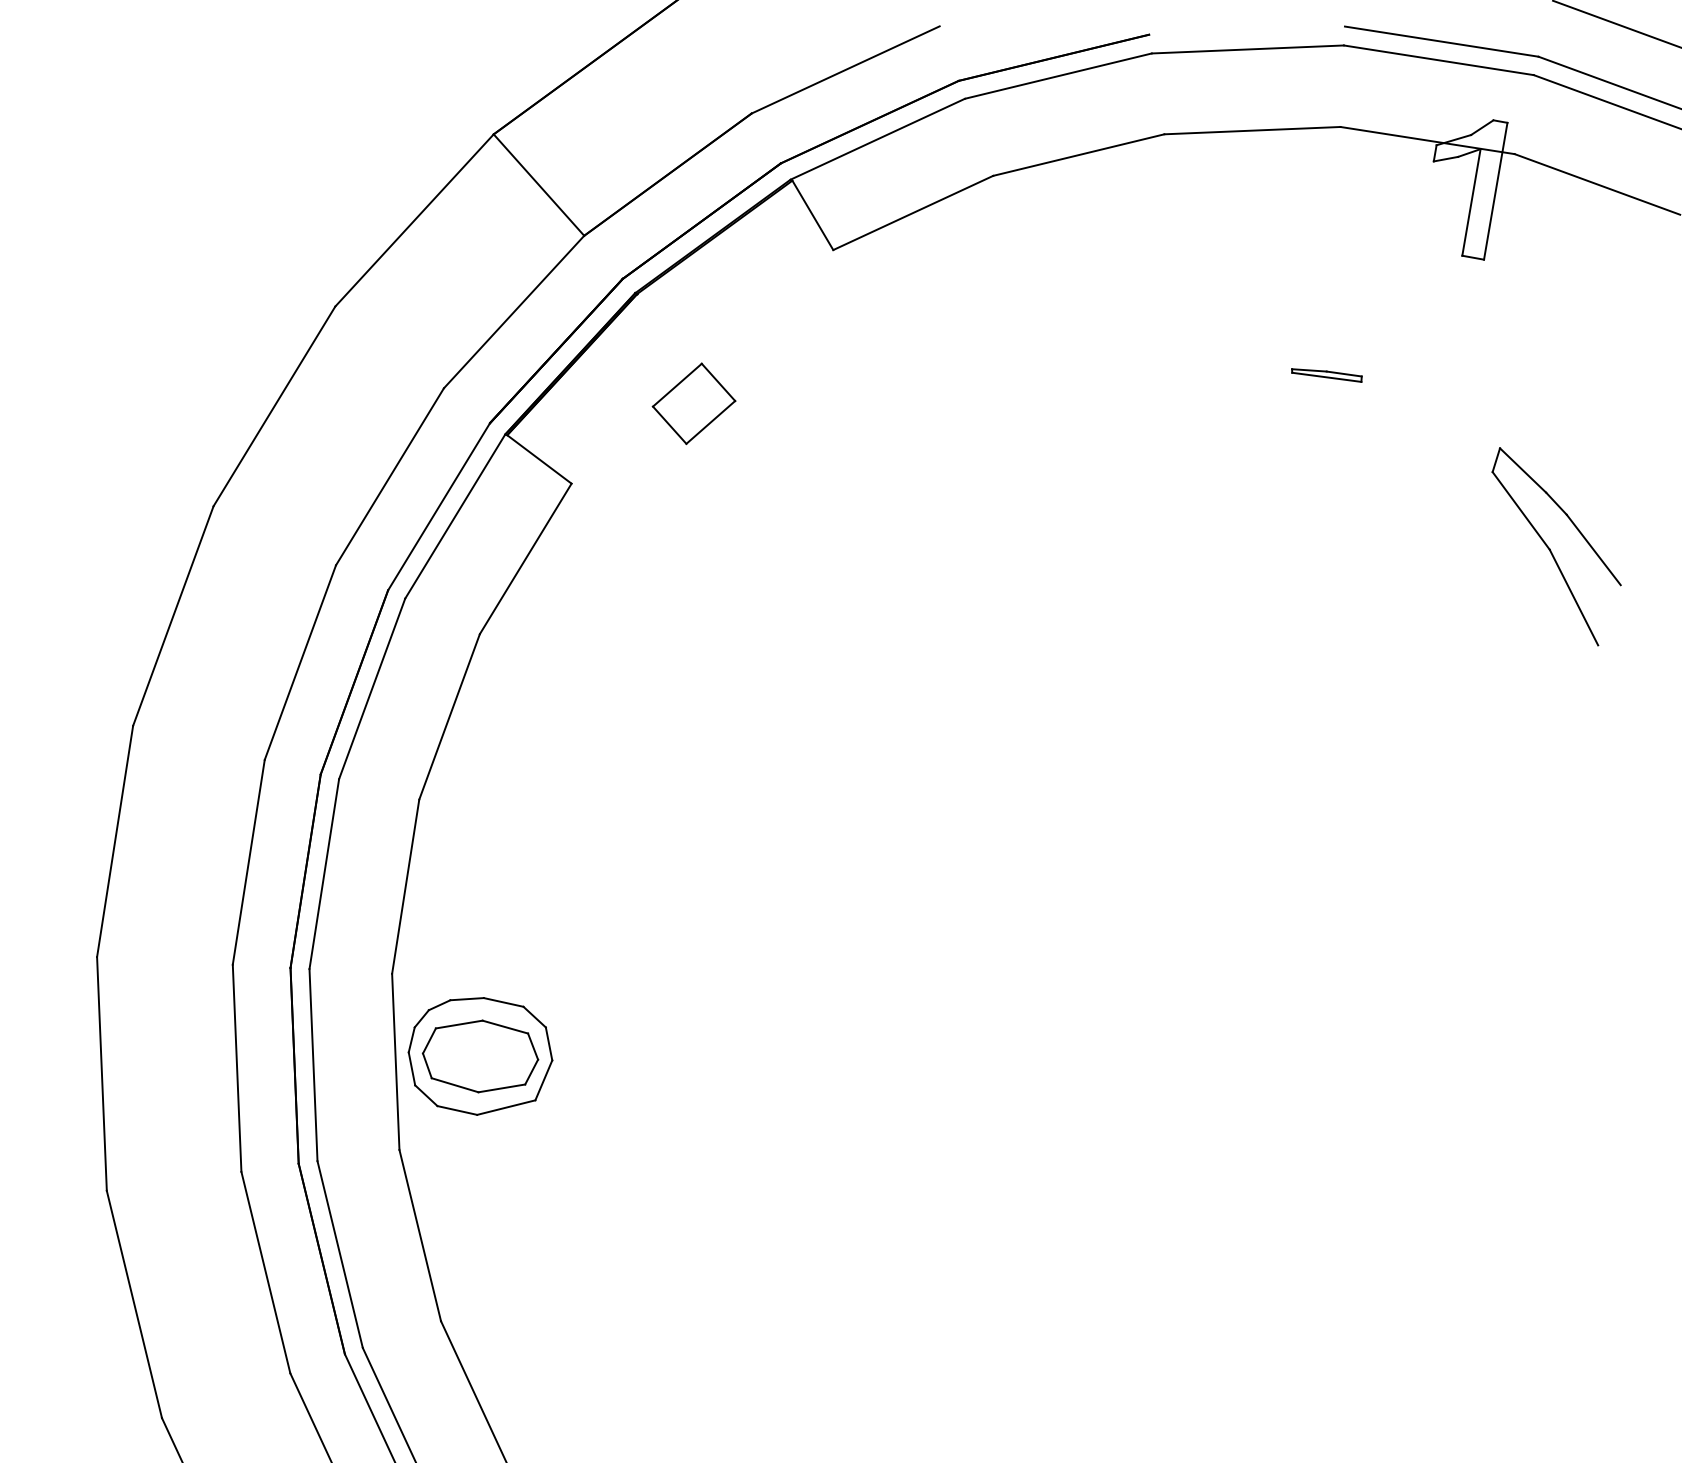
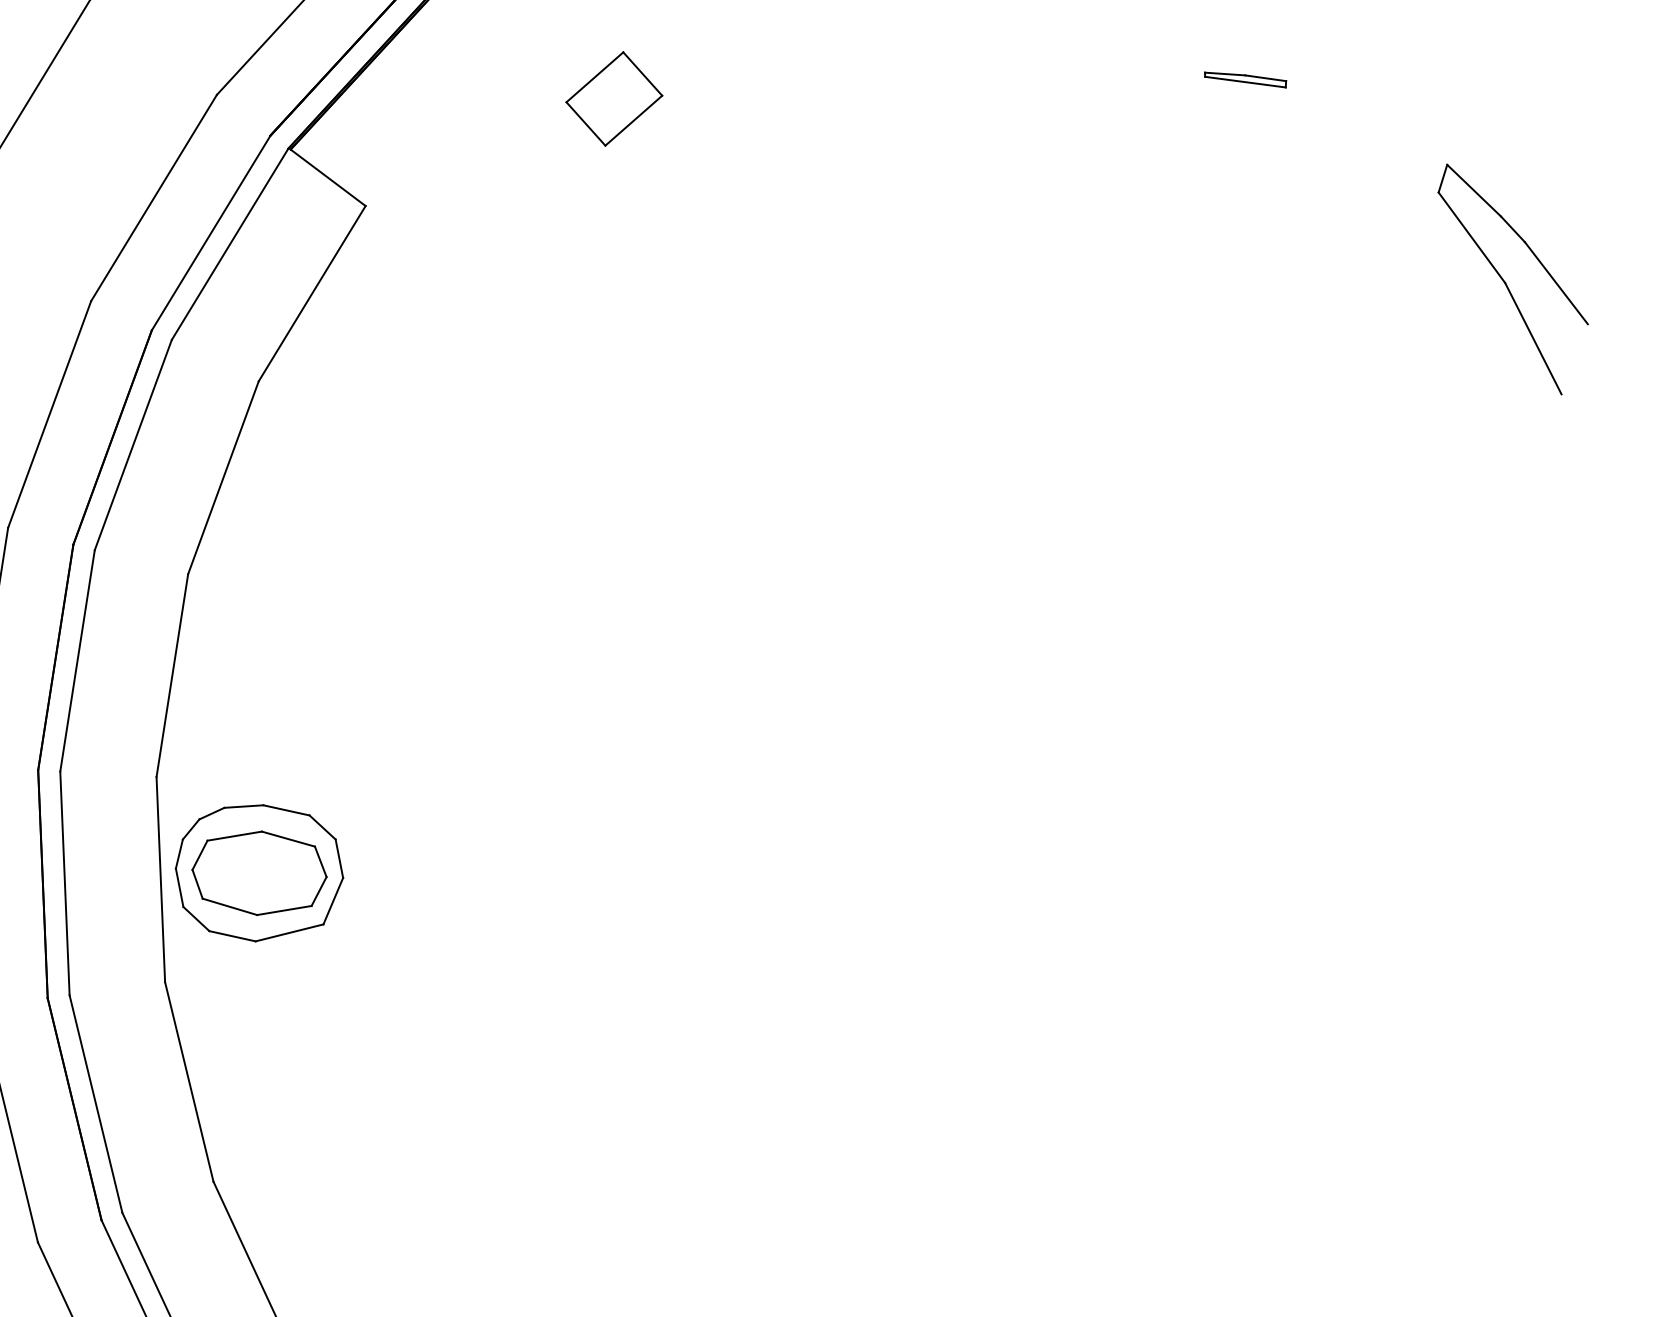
part: (693, 403) -> (613, 98), moved

